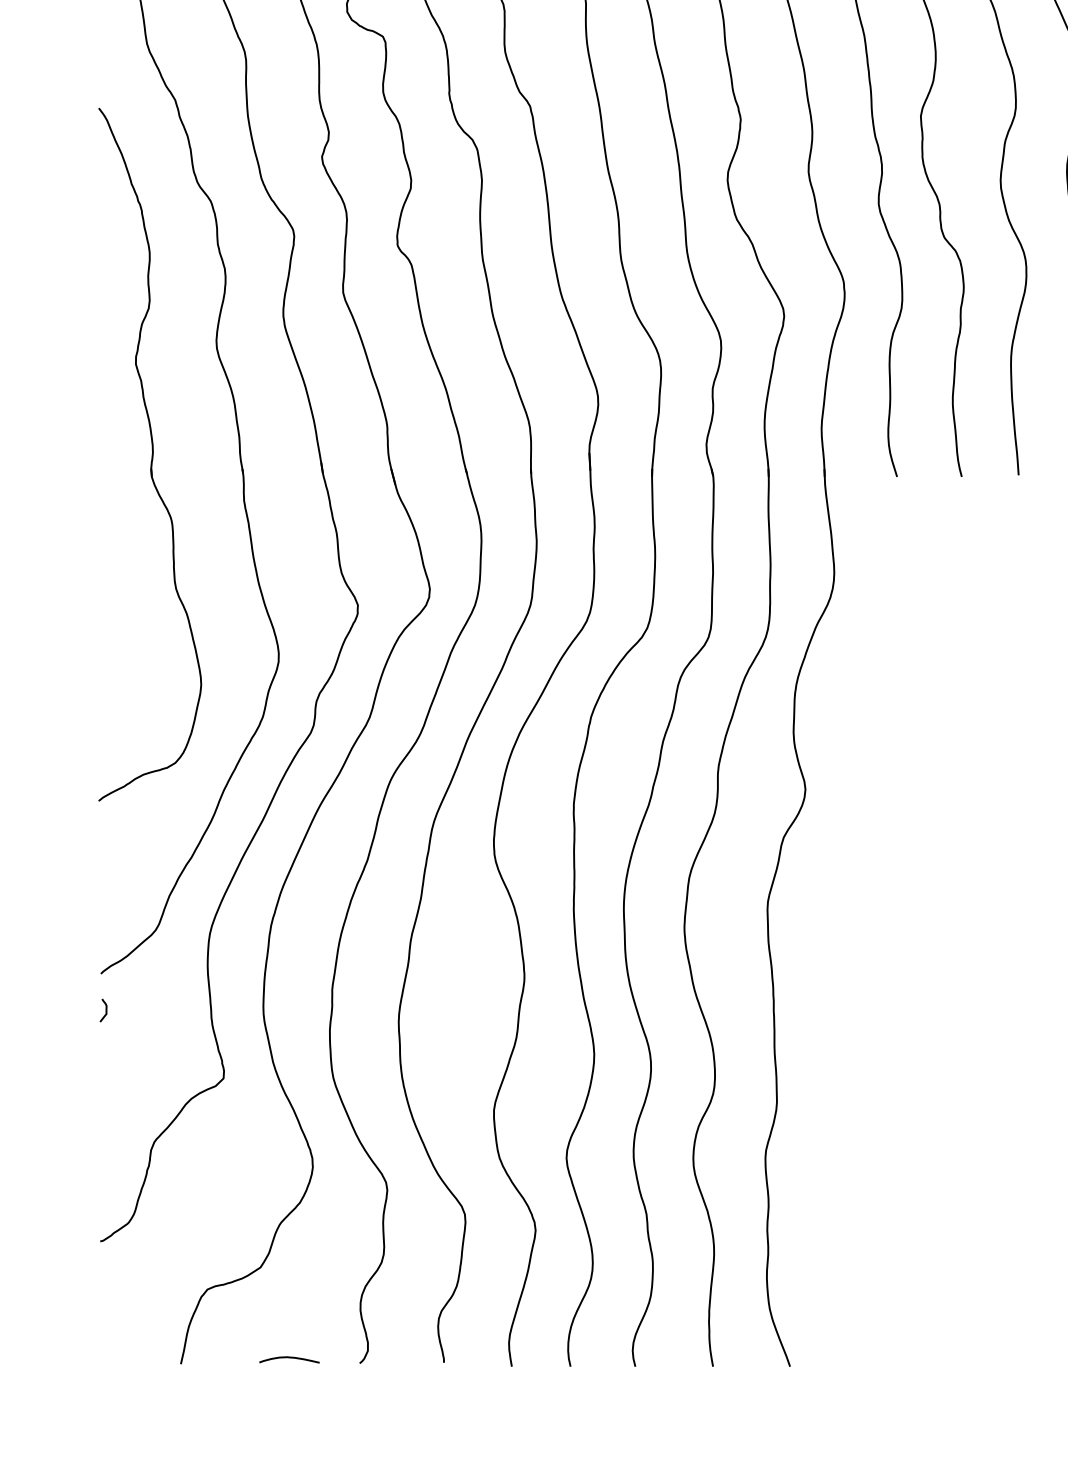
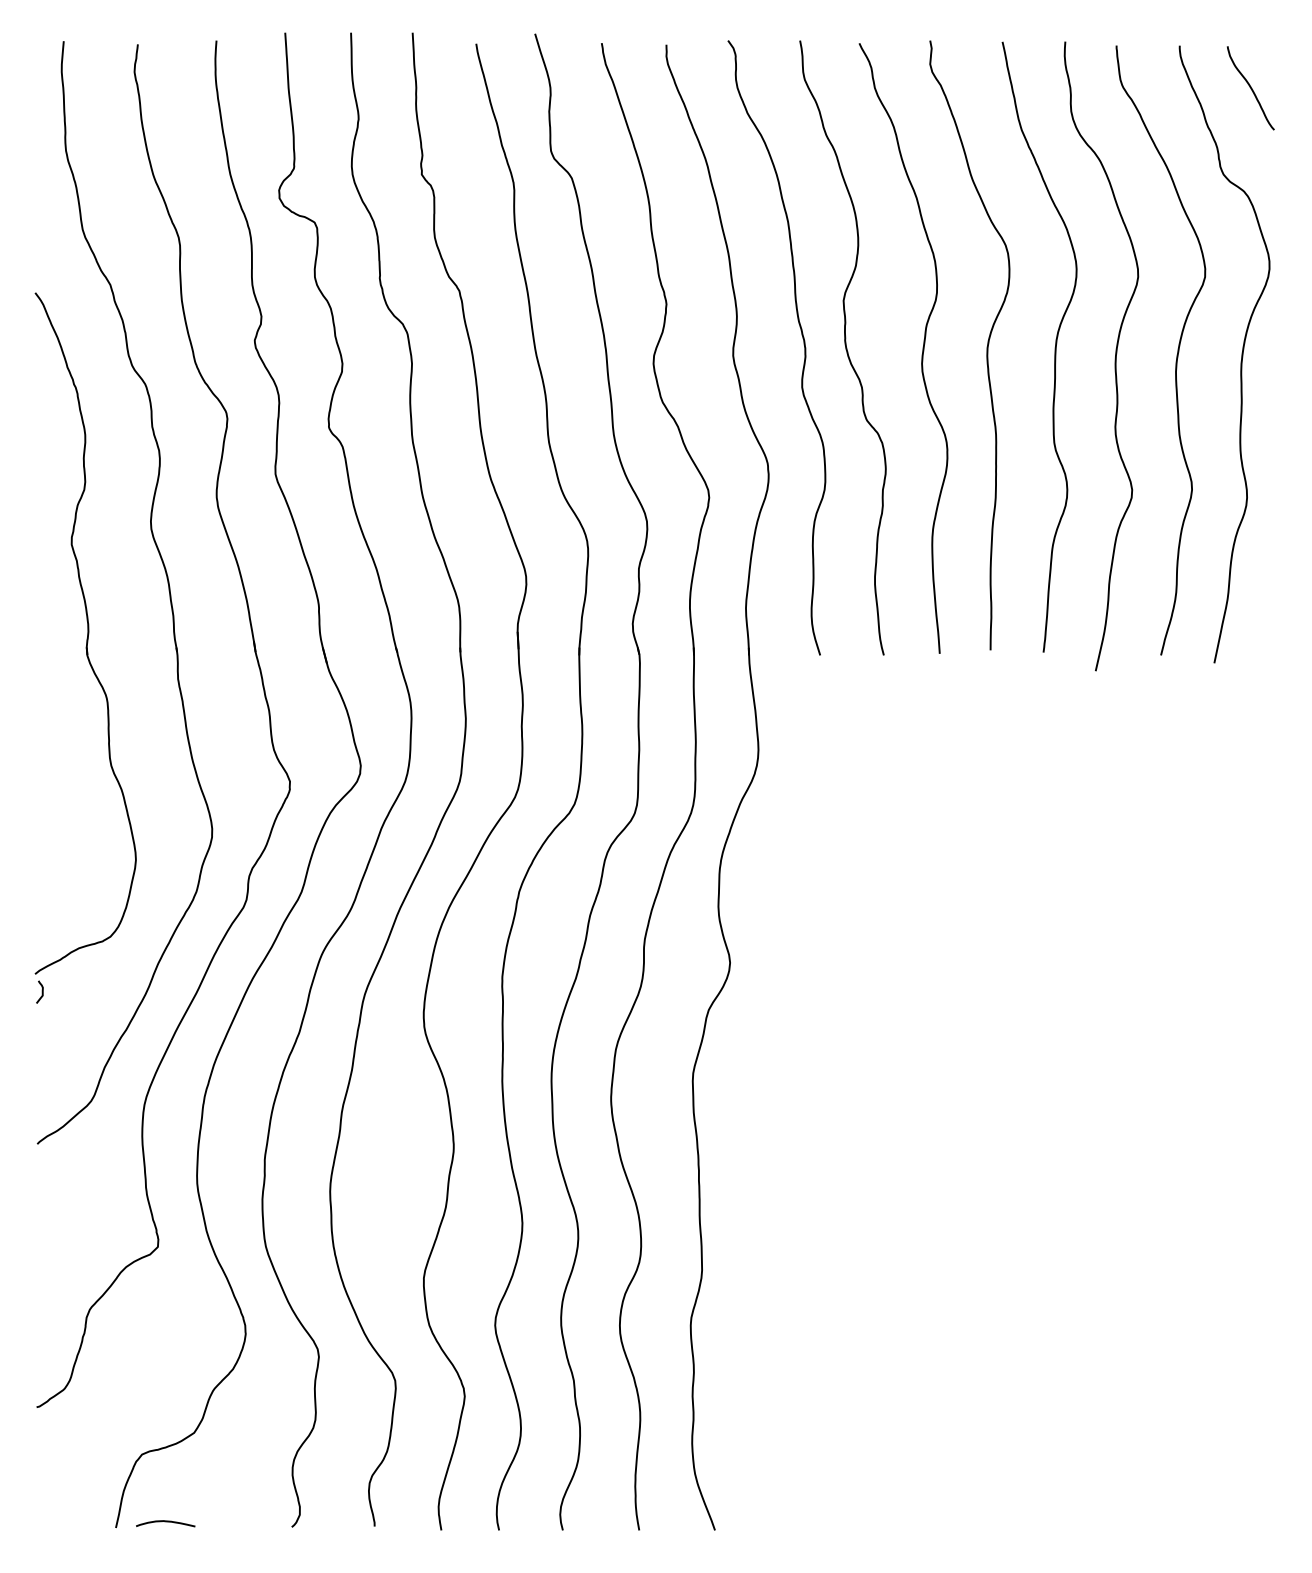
curve: (105, 1009) -> (41, 991), moved
curve: (289, 1358) -> (165, 1522), moved

